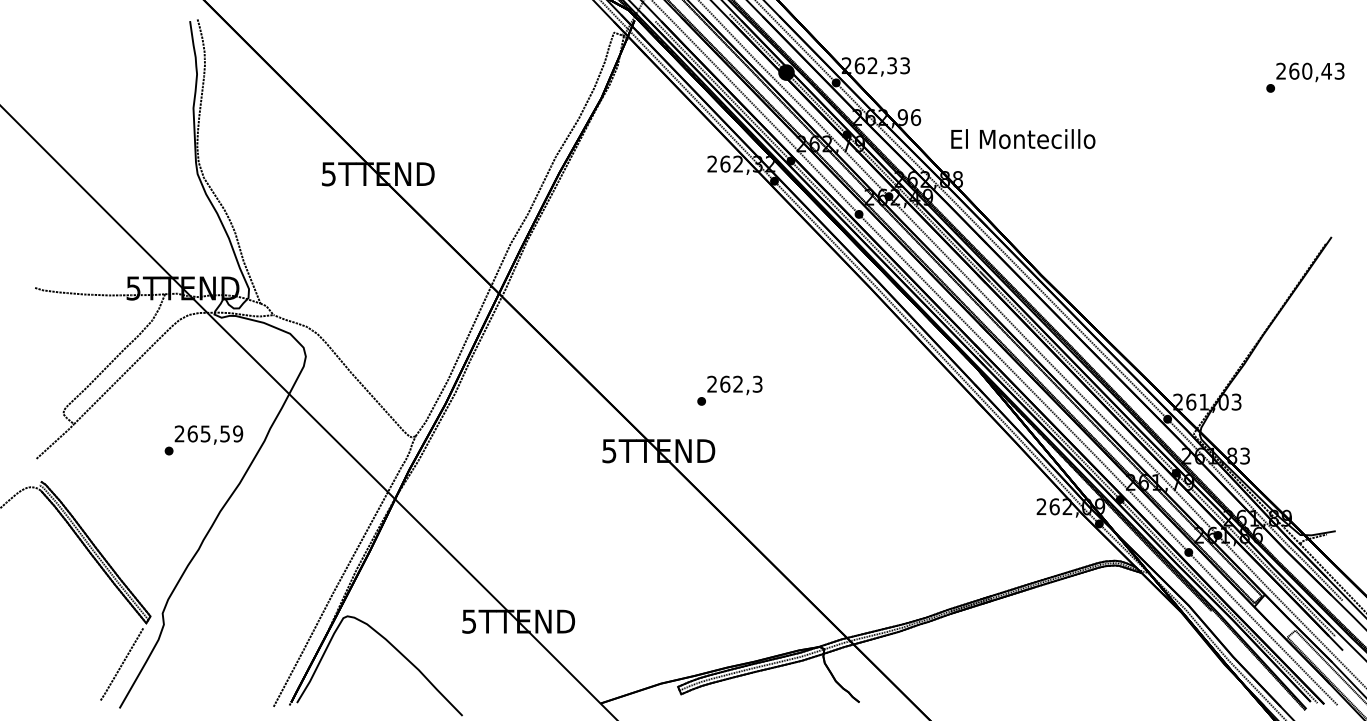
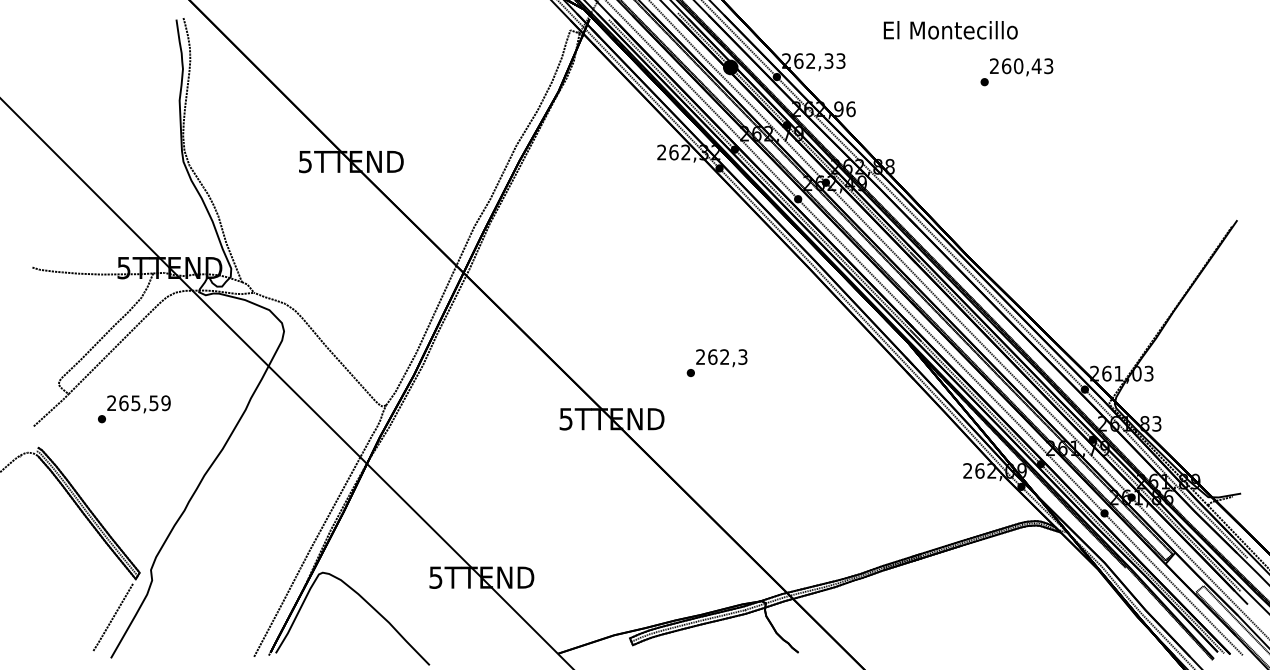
text: (1304, 78) -> (1016, 72), moved
text: (1023, 139) -> (950, 30), moved
text: (729, 390) -> (716, 362), moved
text: (204, 440) -> (134, 409), moved

